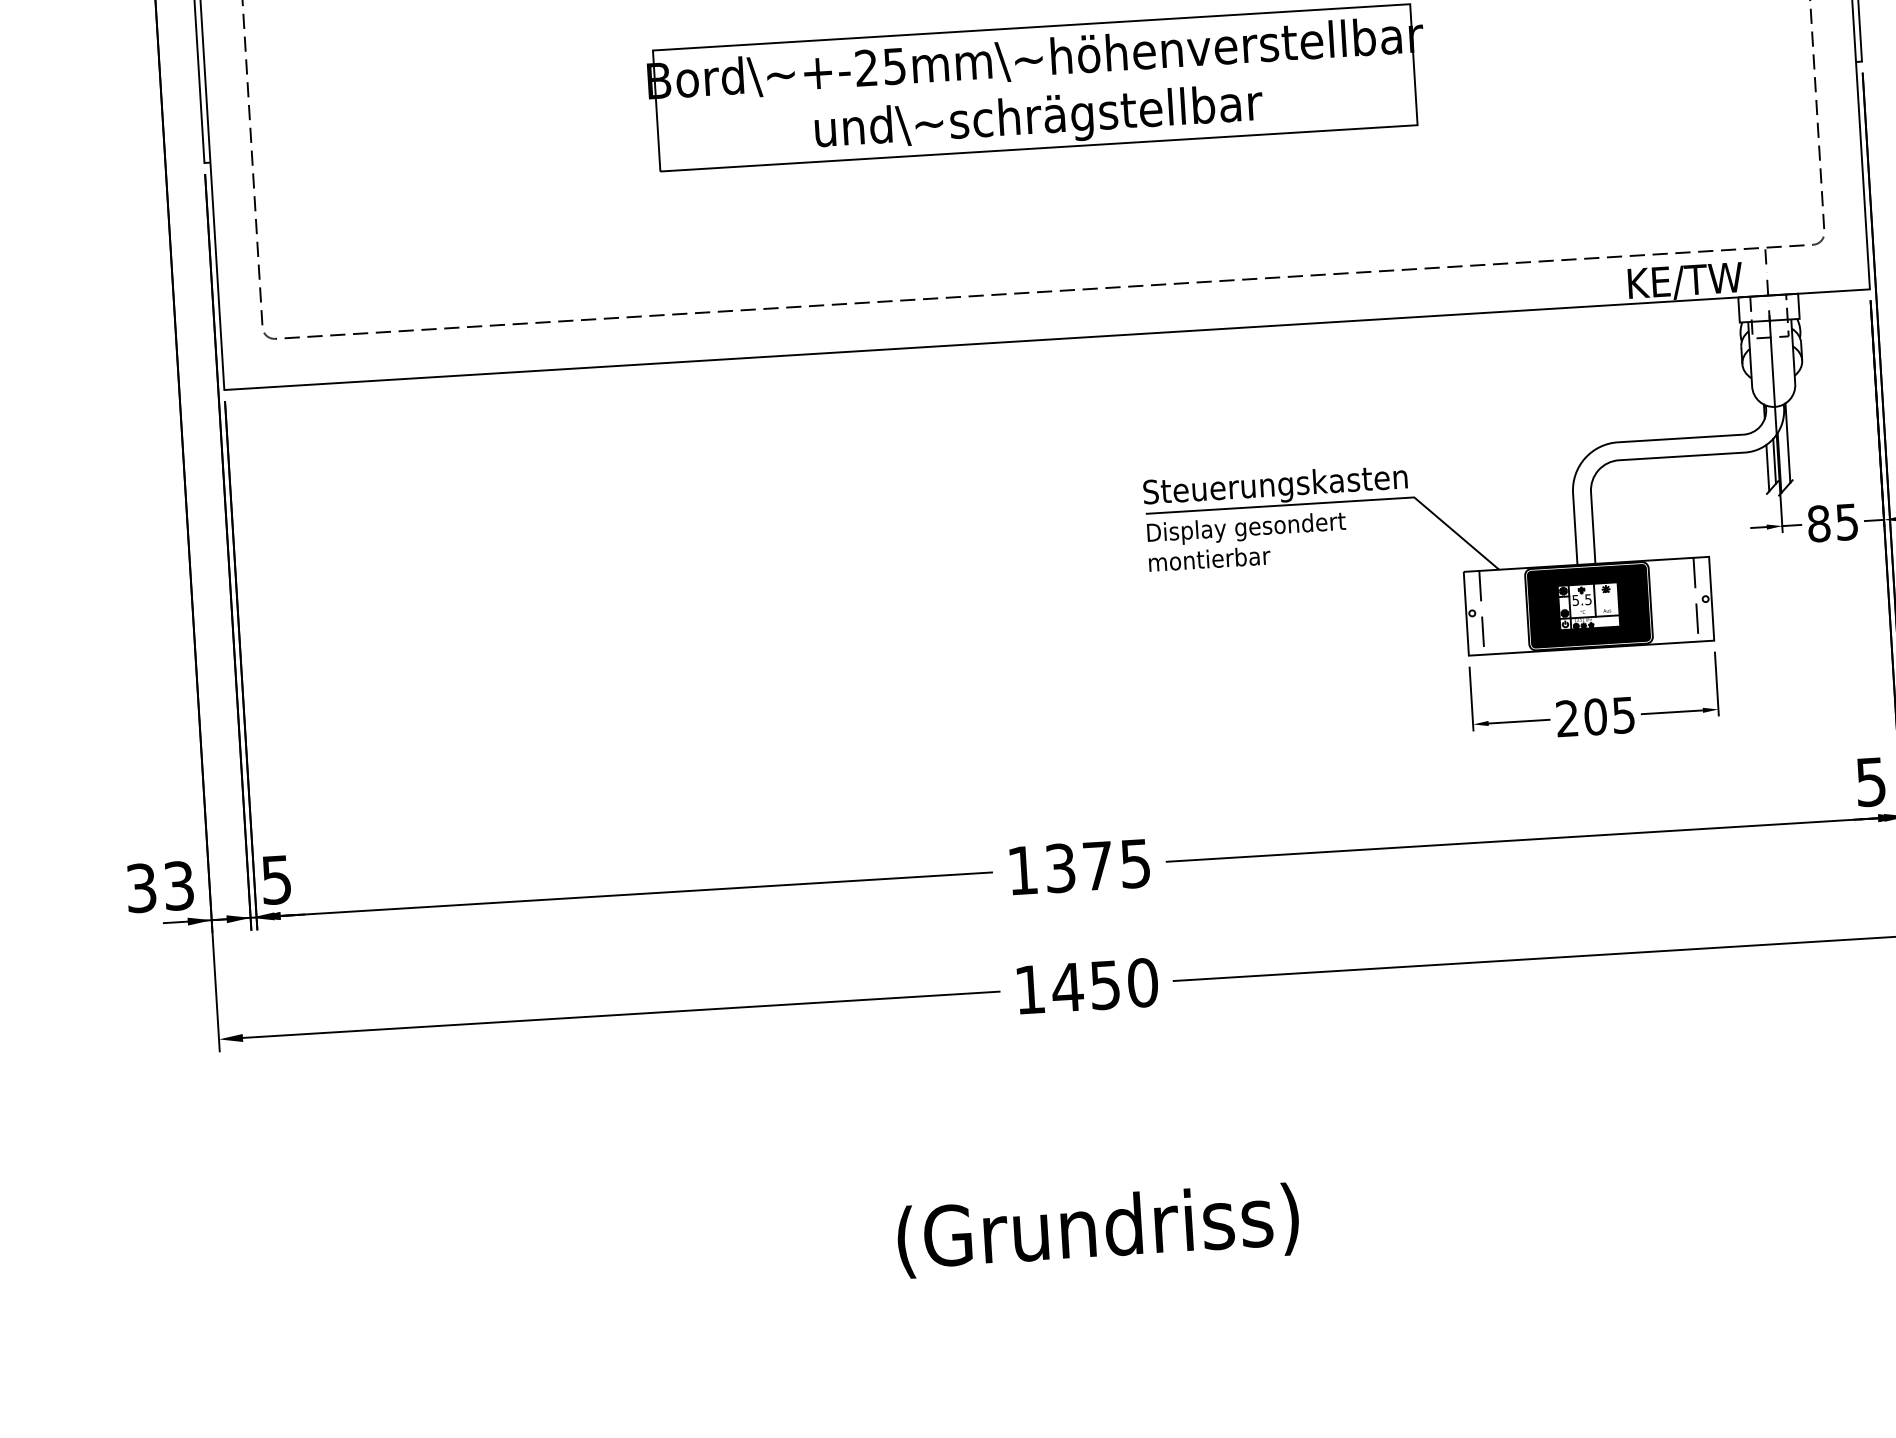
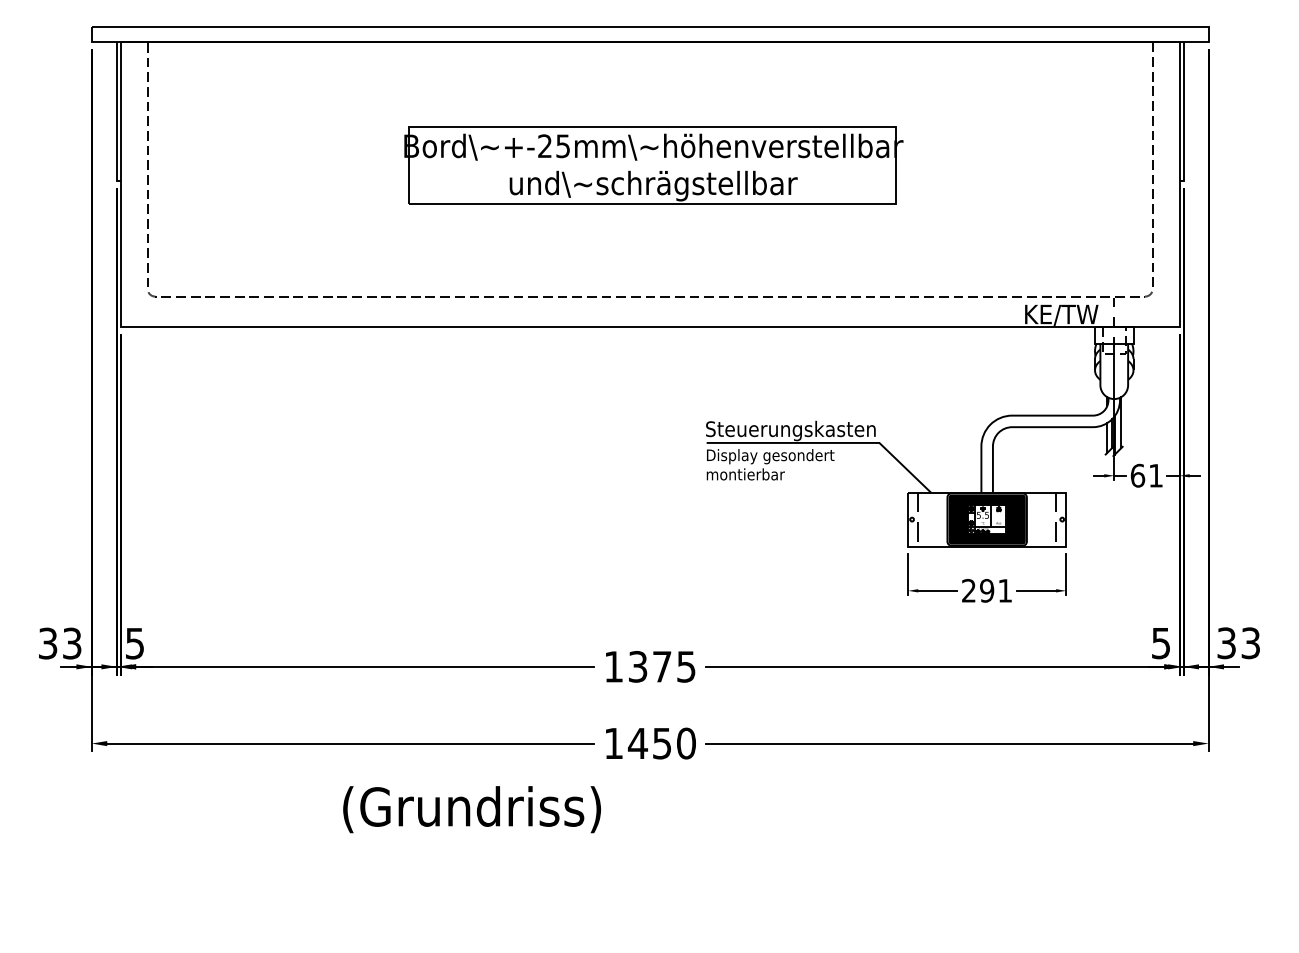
text: (1832, 522) -> (1146, 475), 85 -> 61
text: (1608, 715) -> (995, 590), 205 -> 291
text: (1097, 1230) -> (471, 809), moved

